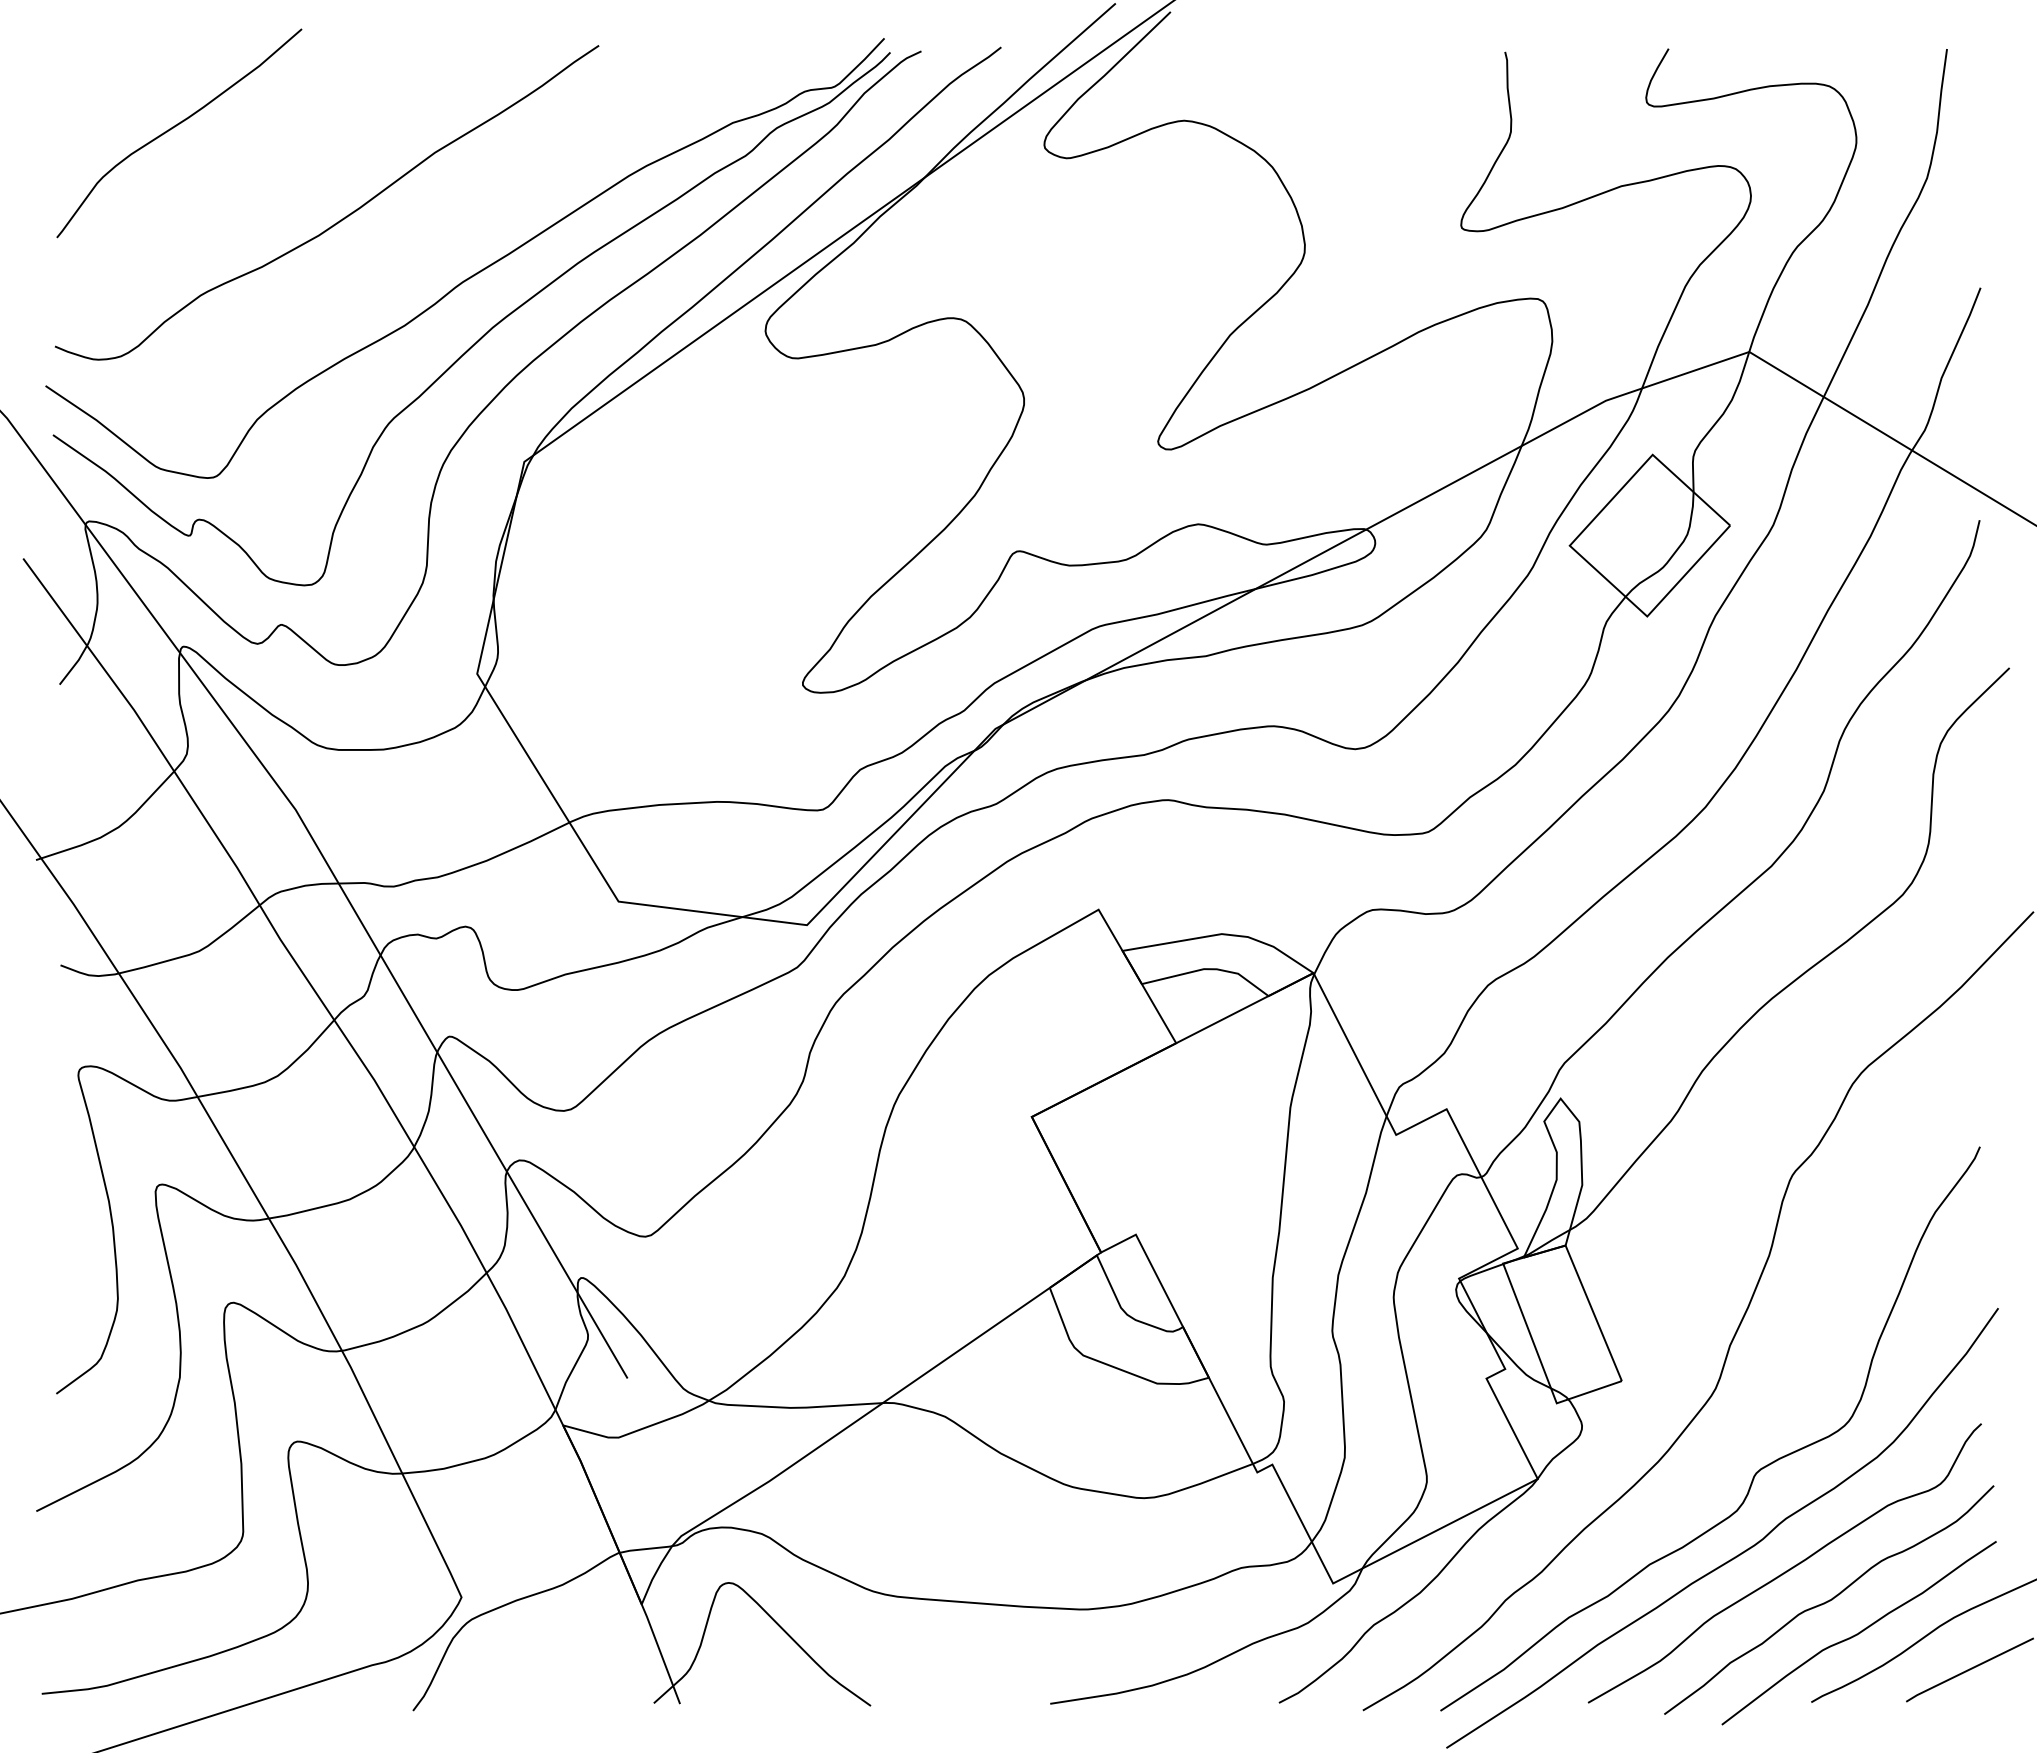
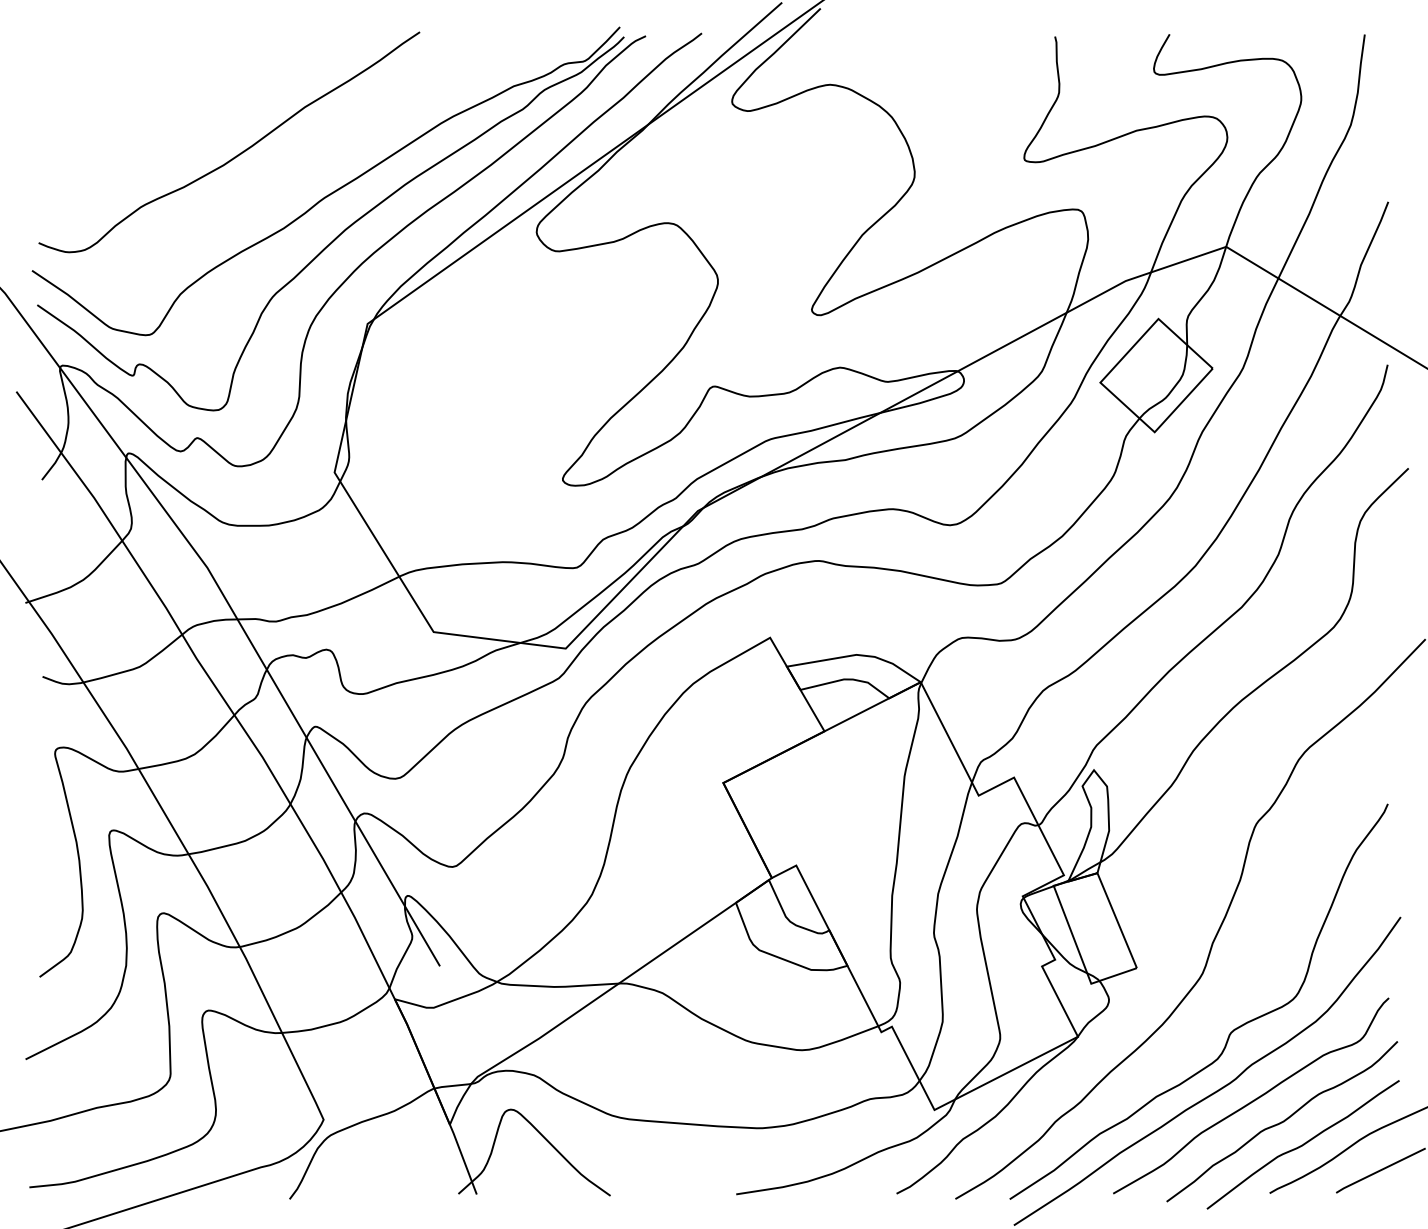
curve: (175, 127) -> (123, 89), removed

